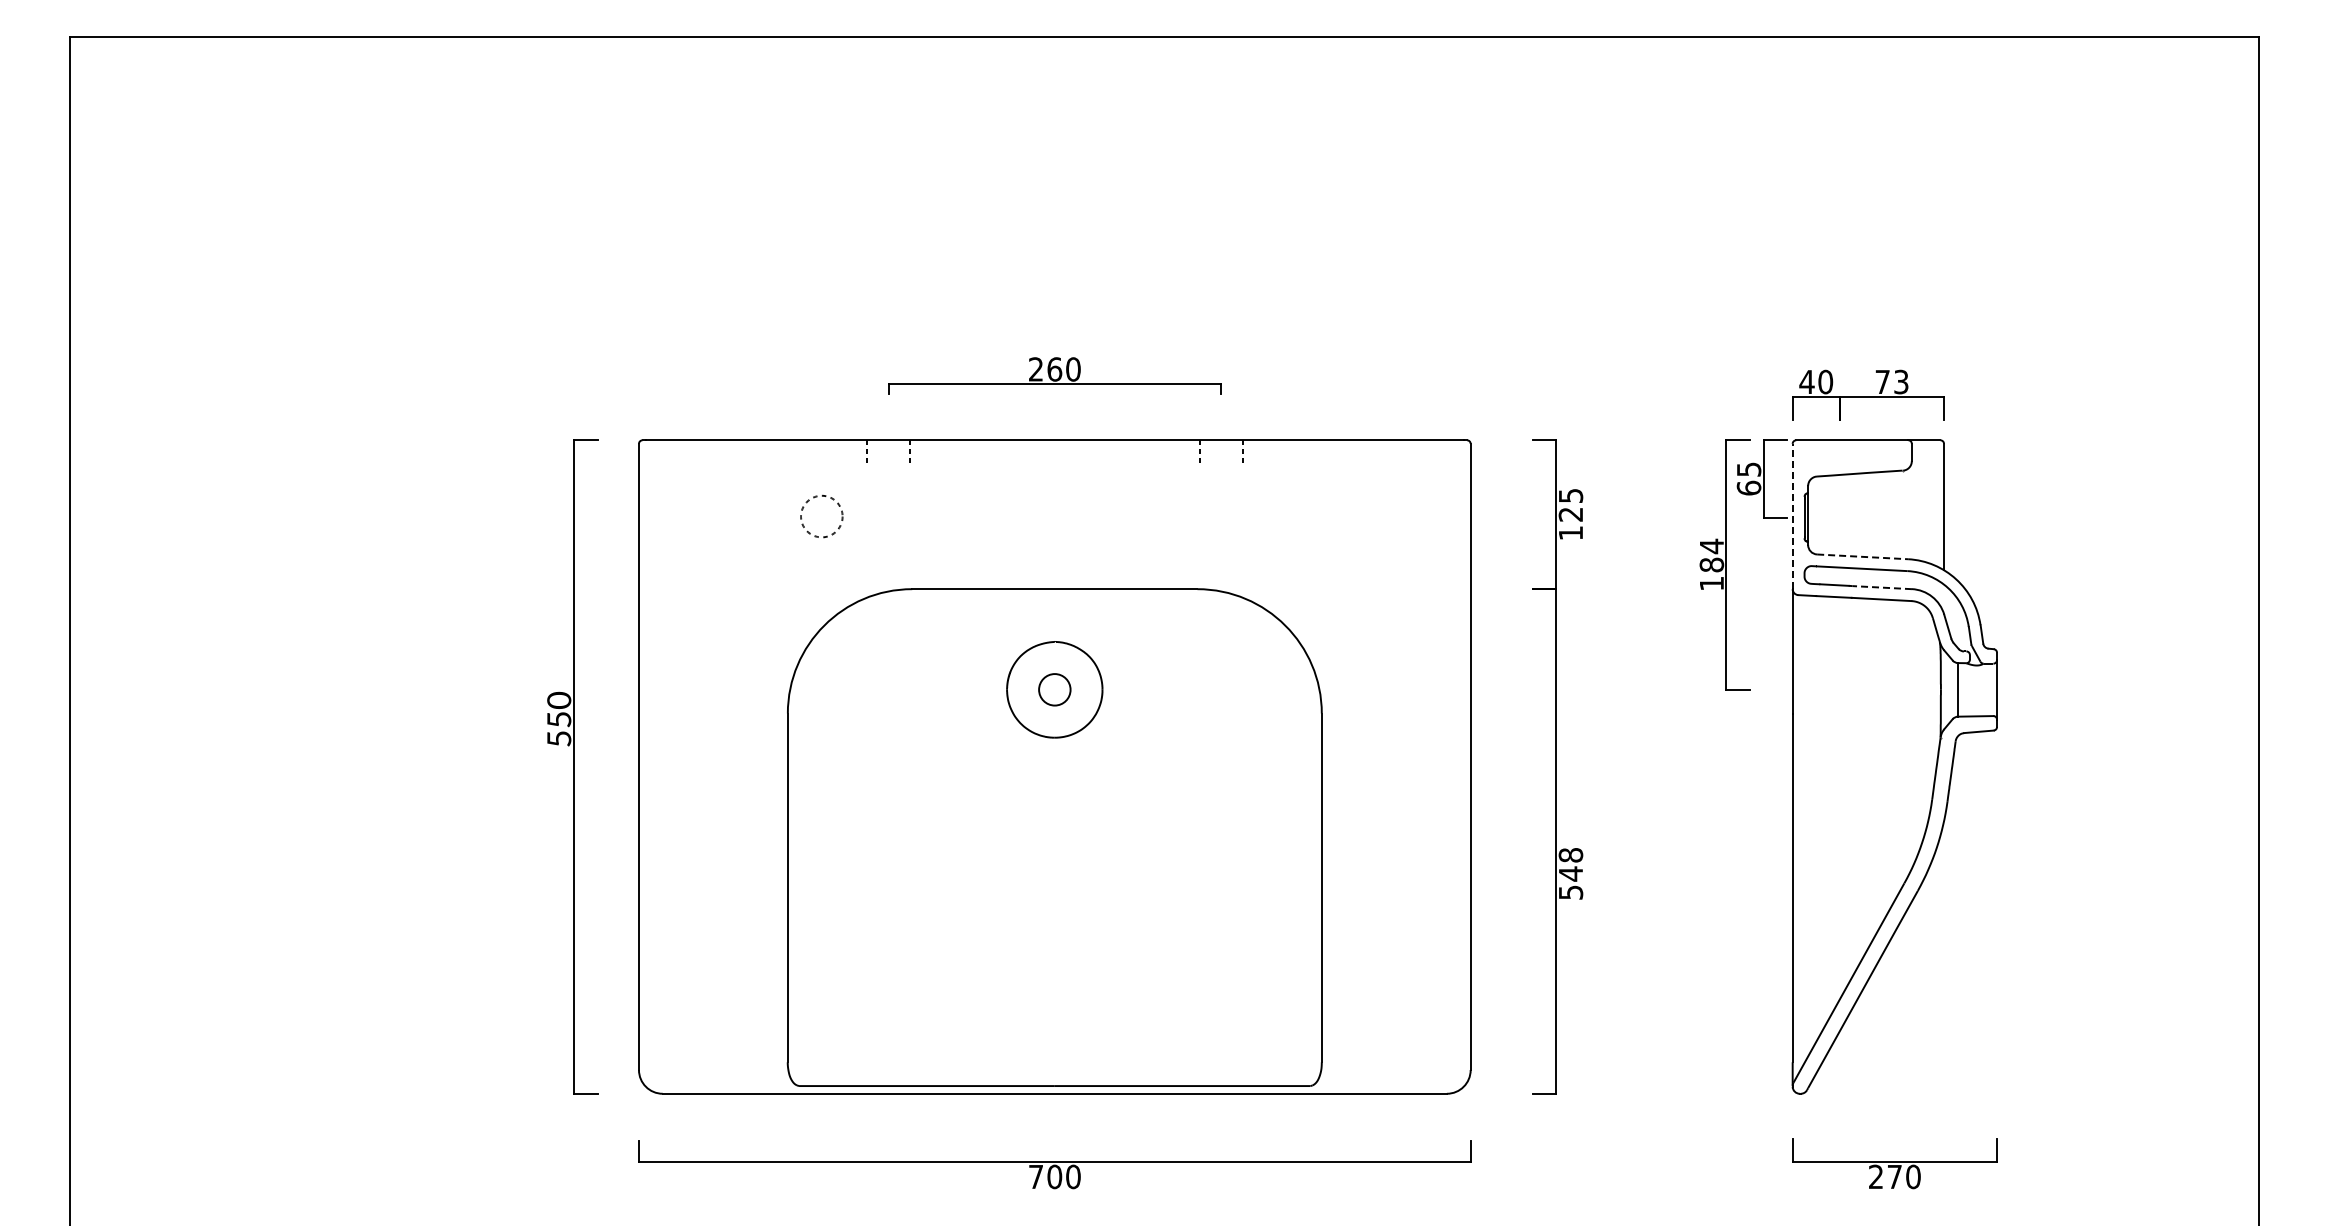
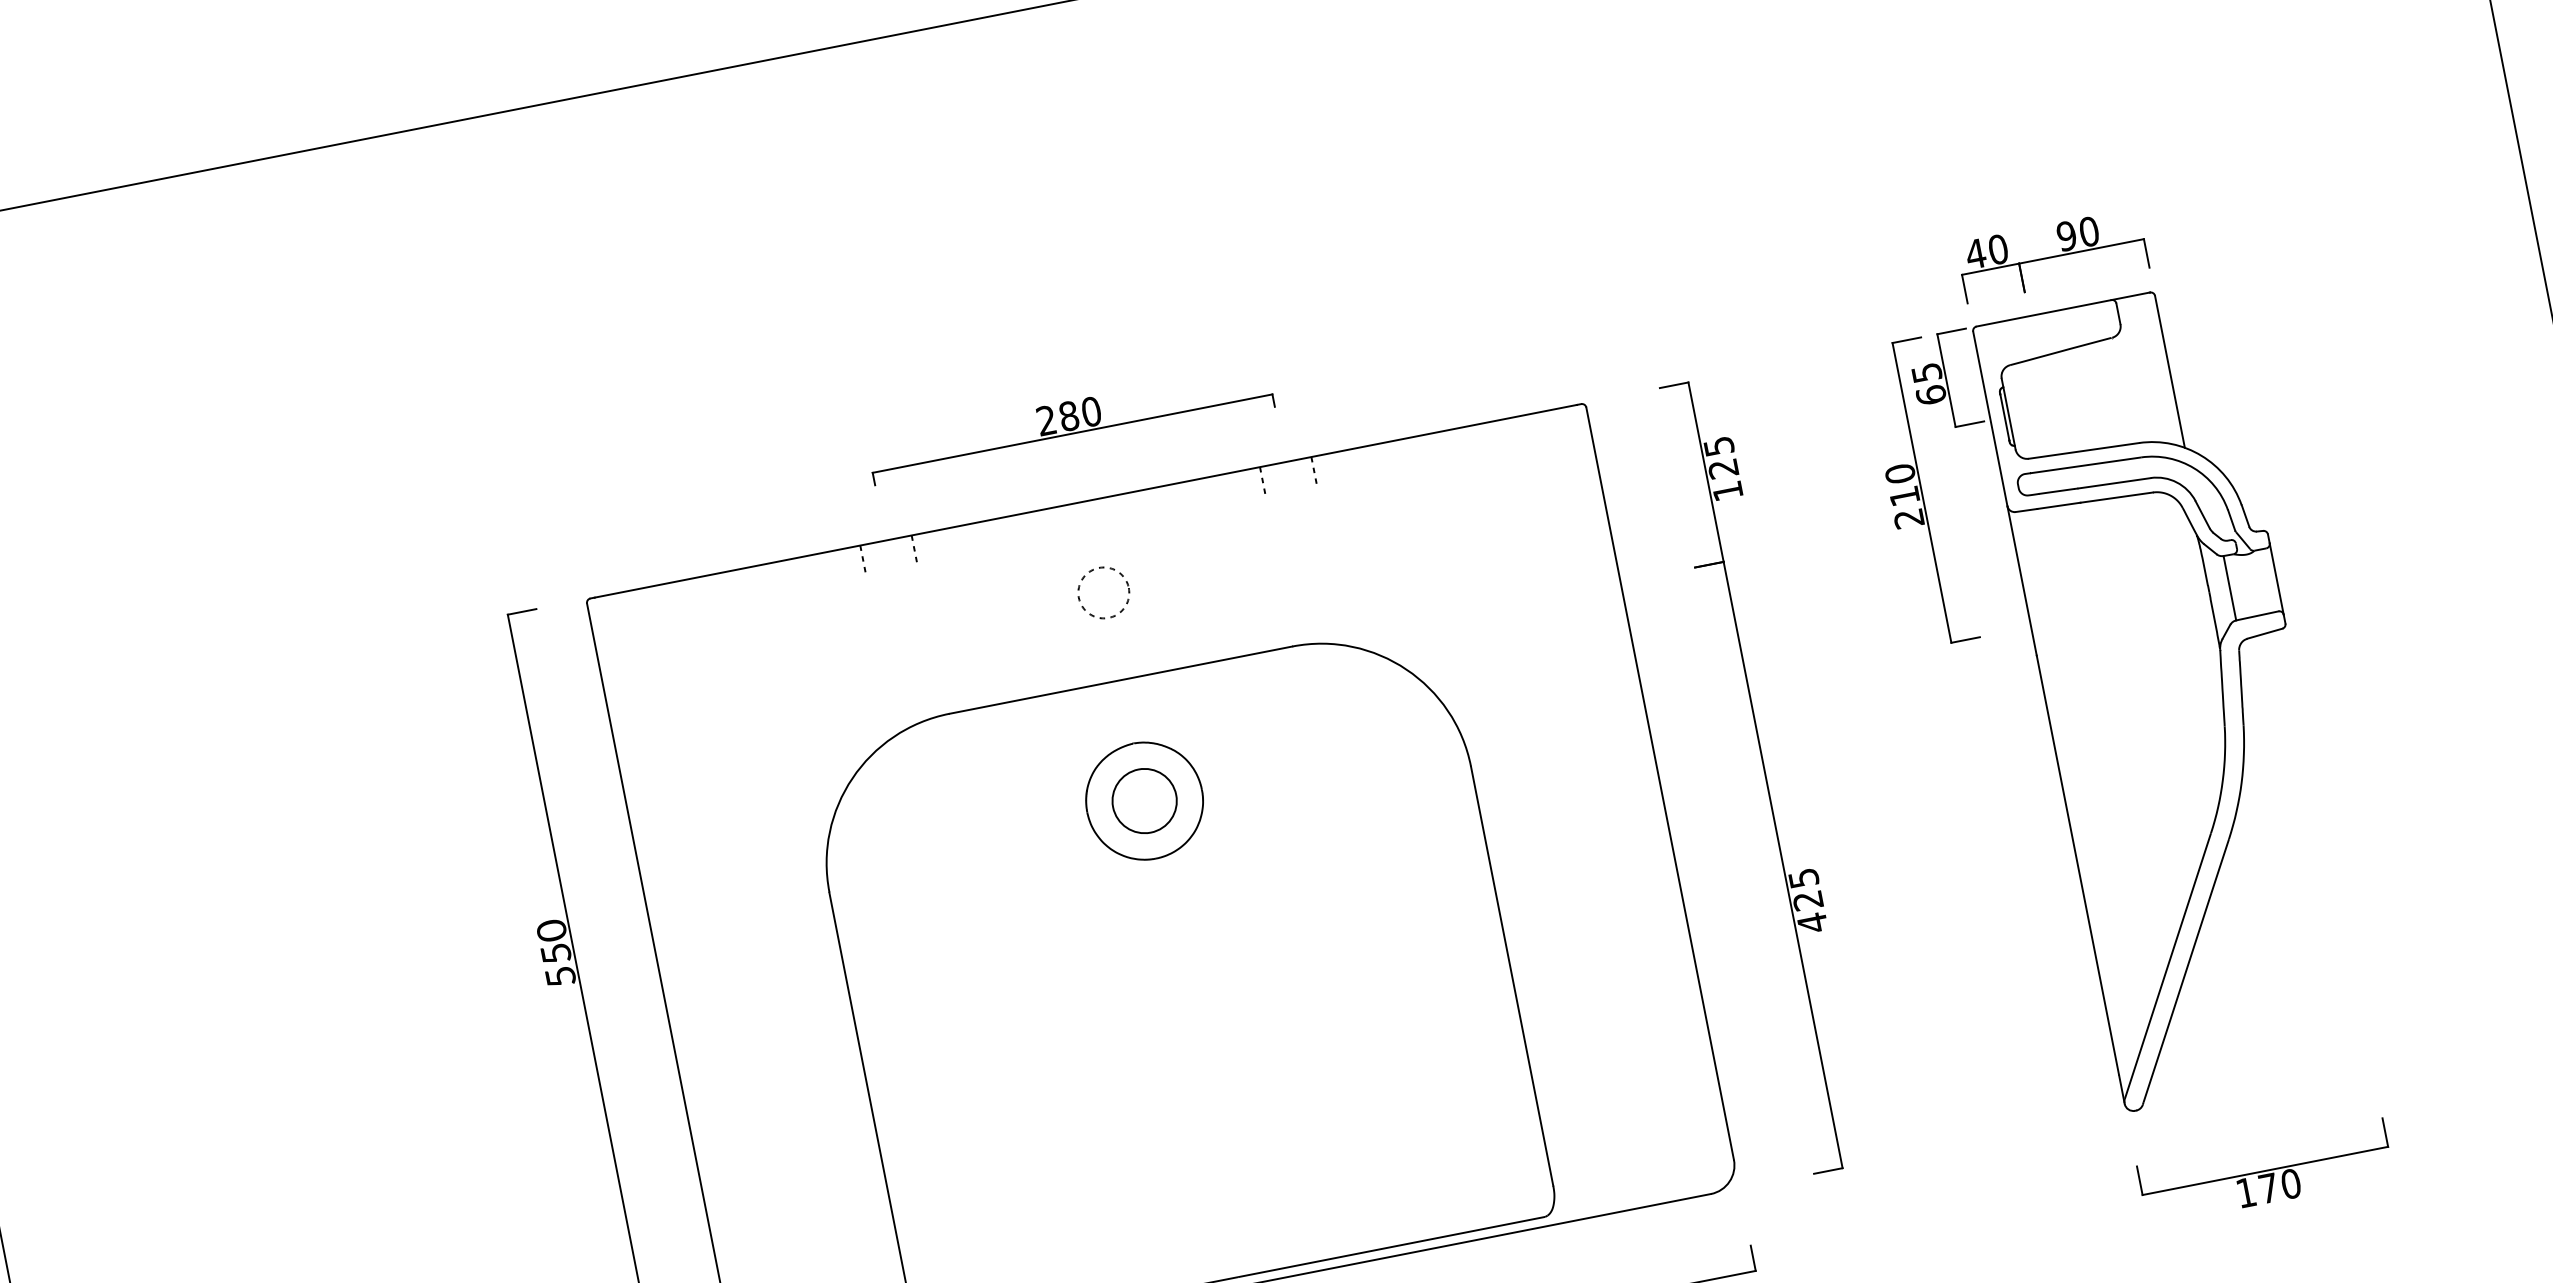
text: (1054, 369) -> (1068, 416), 260 -> 280
text: (1891, 381) -> (2077, 233), 73 -> 90
circle: (821, 516) -> (1103, 592), moved
line: (1792, 516) -> (1990, 418), dashed -> solid
line: (1862, 556) -> (2083, 450), dashed -> solid
text: (1711, 564) -> (1904, 495), 184 -> 210
line: (1882, 587) -> (2114, 483), dashed -> solid
circle: (1054, 689) -> (1144, 800), size x1.67
text: (1570, 874) -> (1807, 901), 548 -> 425
text: (1875, 1176) -> (2245, 1192), 270 -> 170

